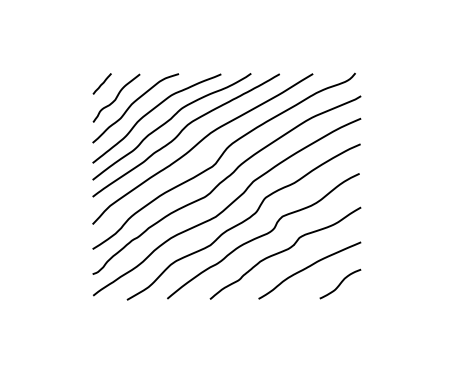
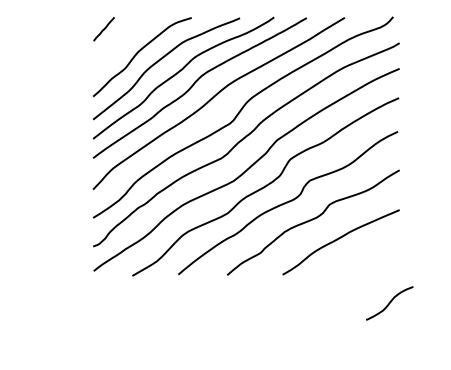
curve: (116, 97) -> (120, 44), removed
curve: (340, 283) -> (389, 302), moved

